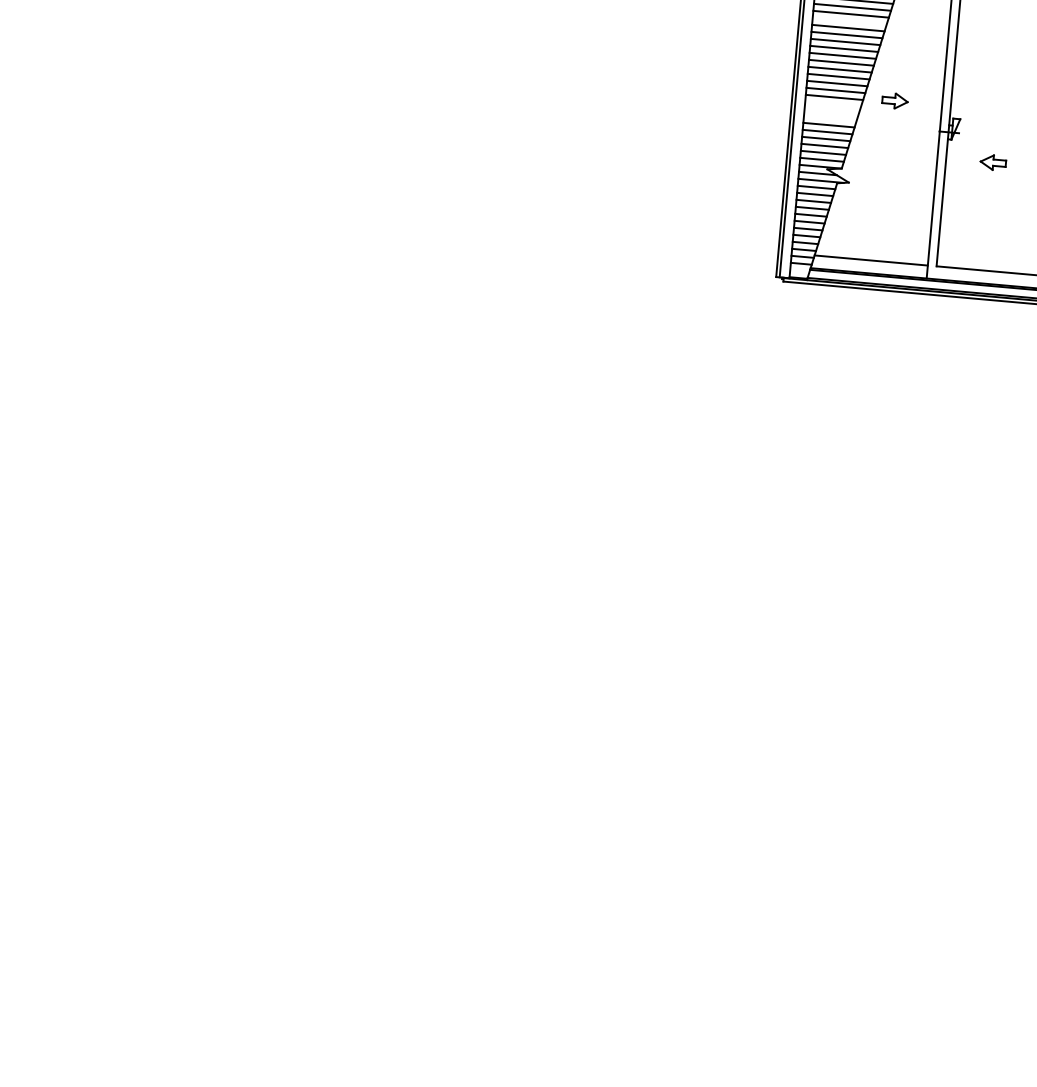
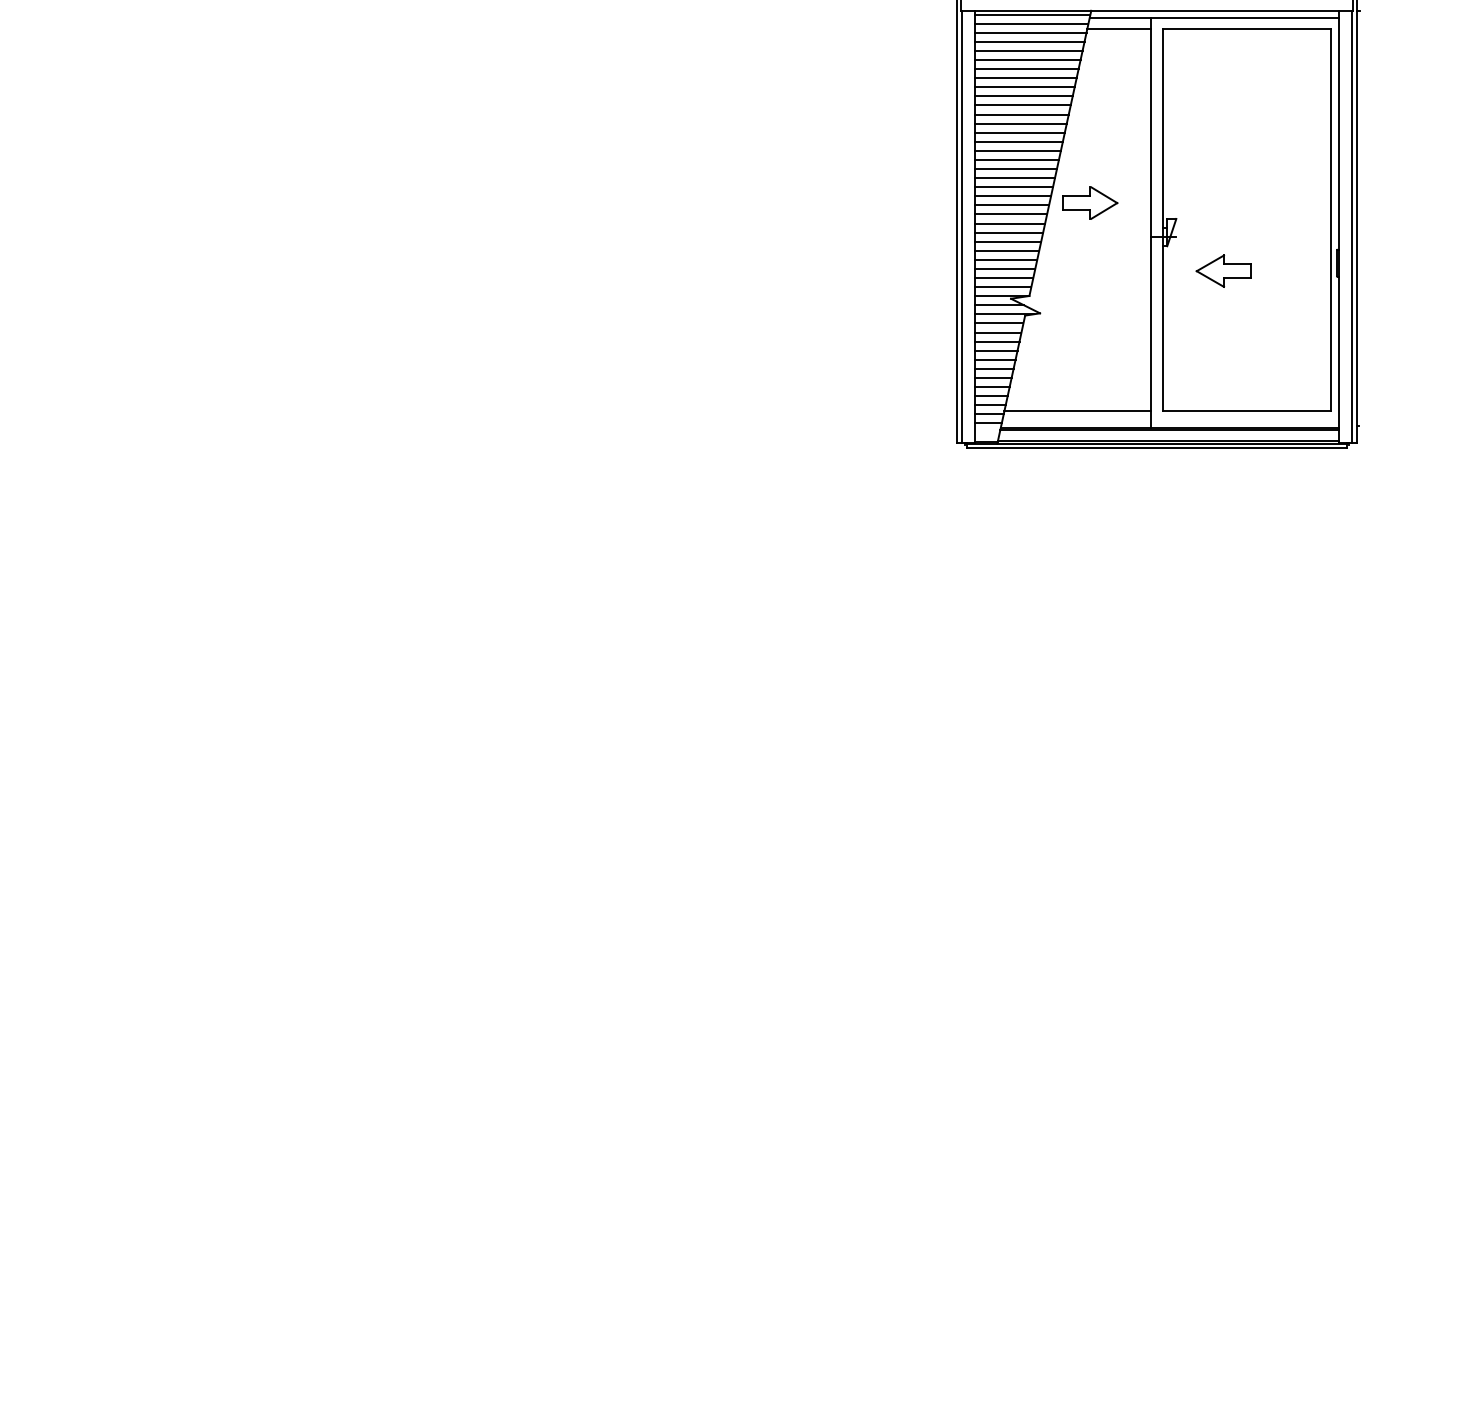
line: (849, 21) -> (1022, 105), added
part: (895, 100) -> (1090, 202), size x1.67
line: (832, 104) -> (1010, 214), added
line: (831, 111) -> (1009, 223), added
line: (830, 118) -> (1008, 232), added
part: (993, 162) -> (1223, 270), size x1.67

